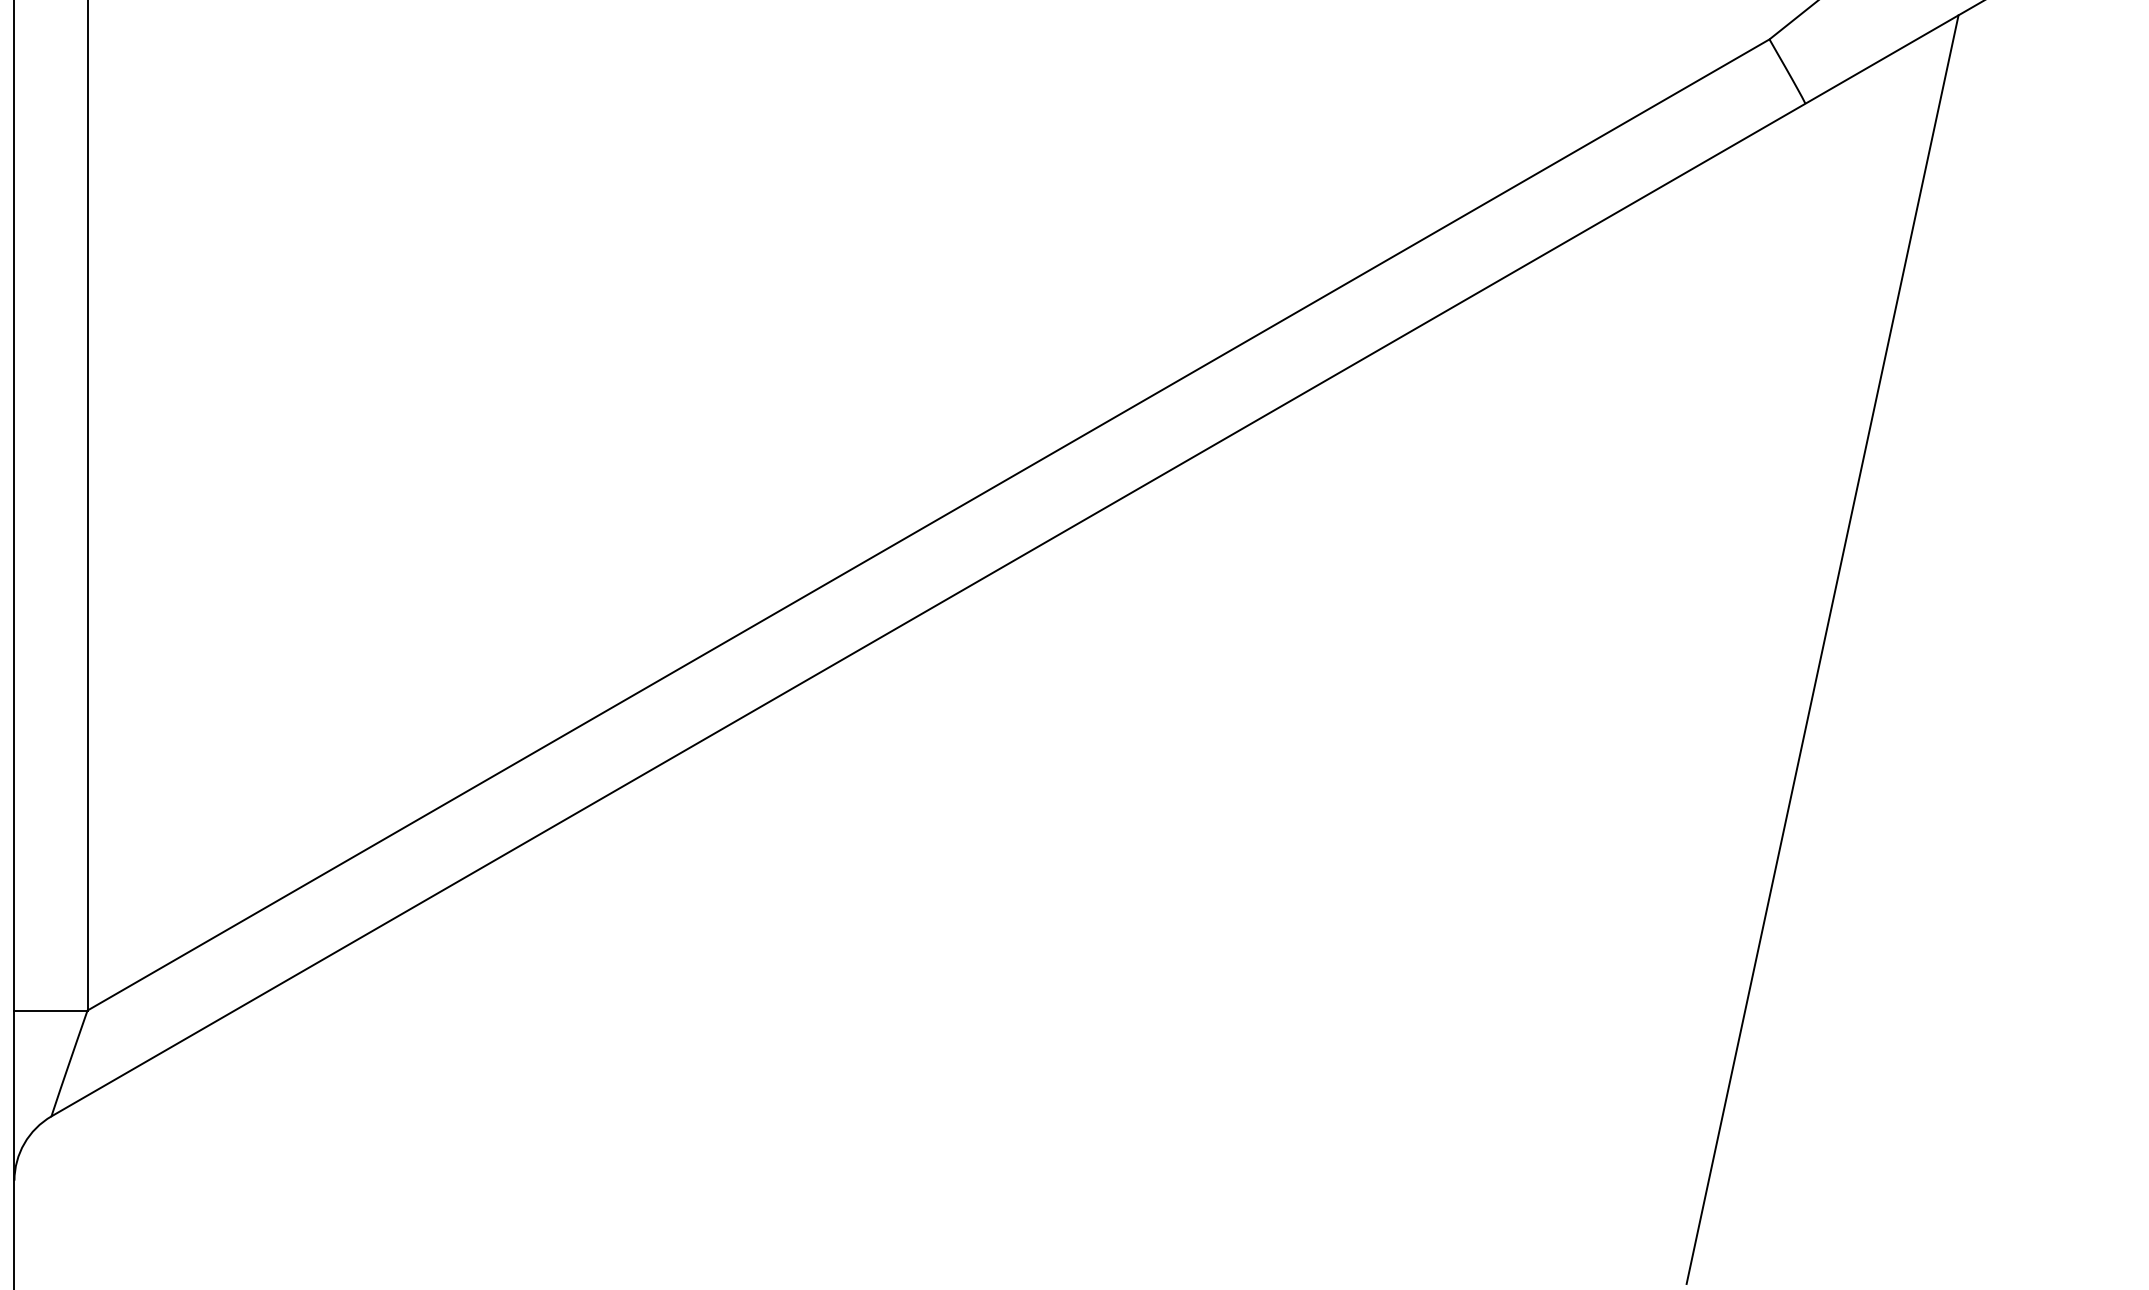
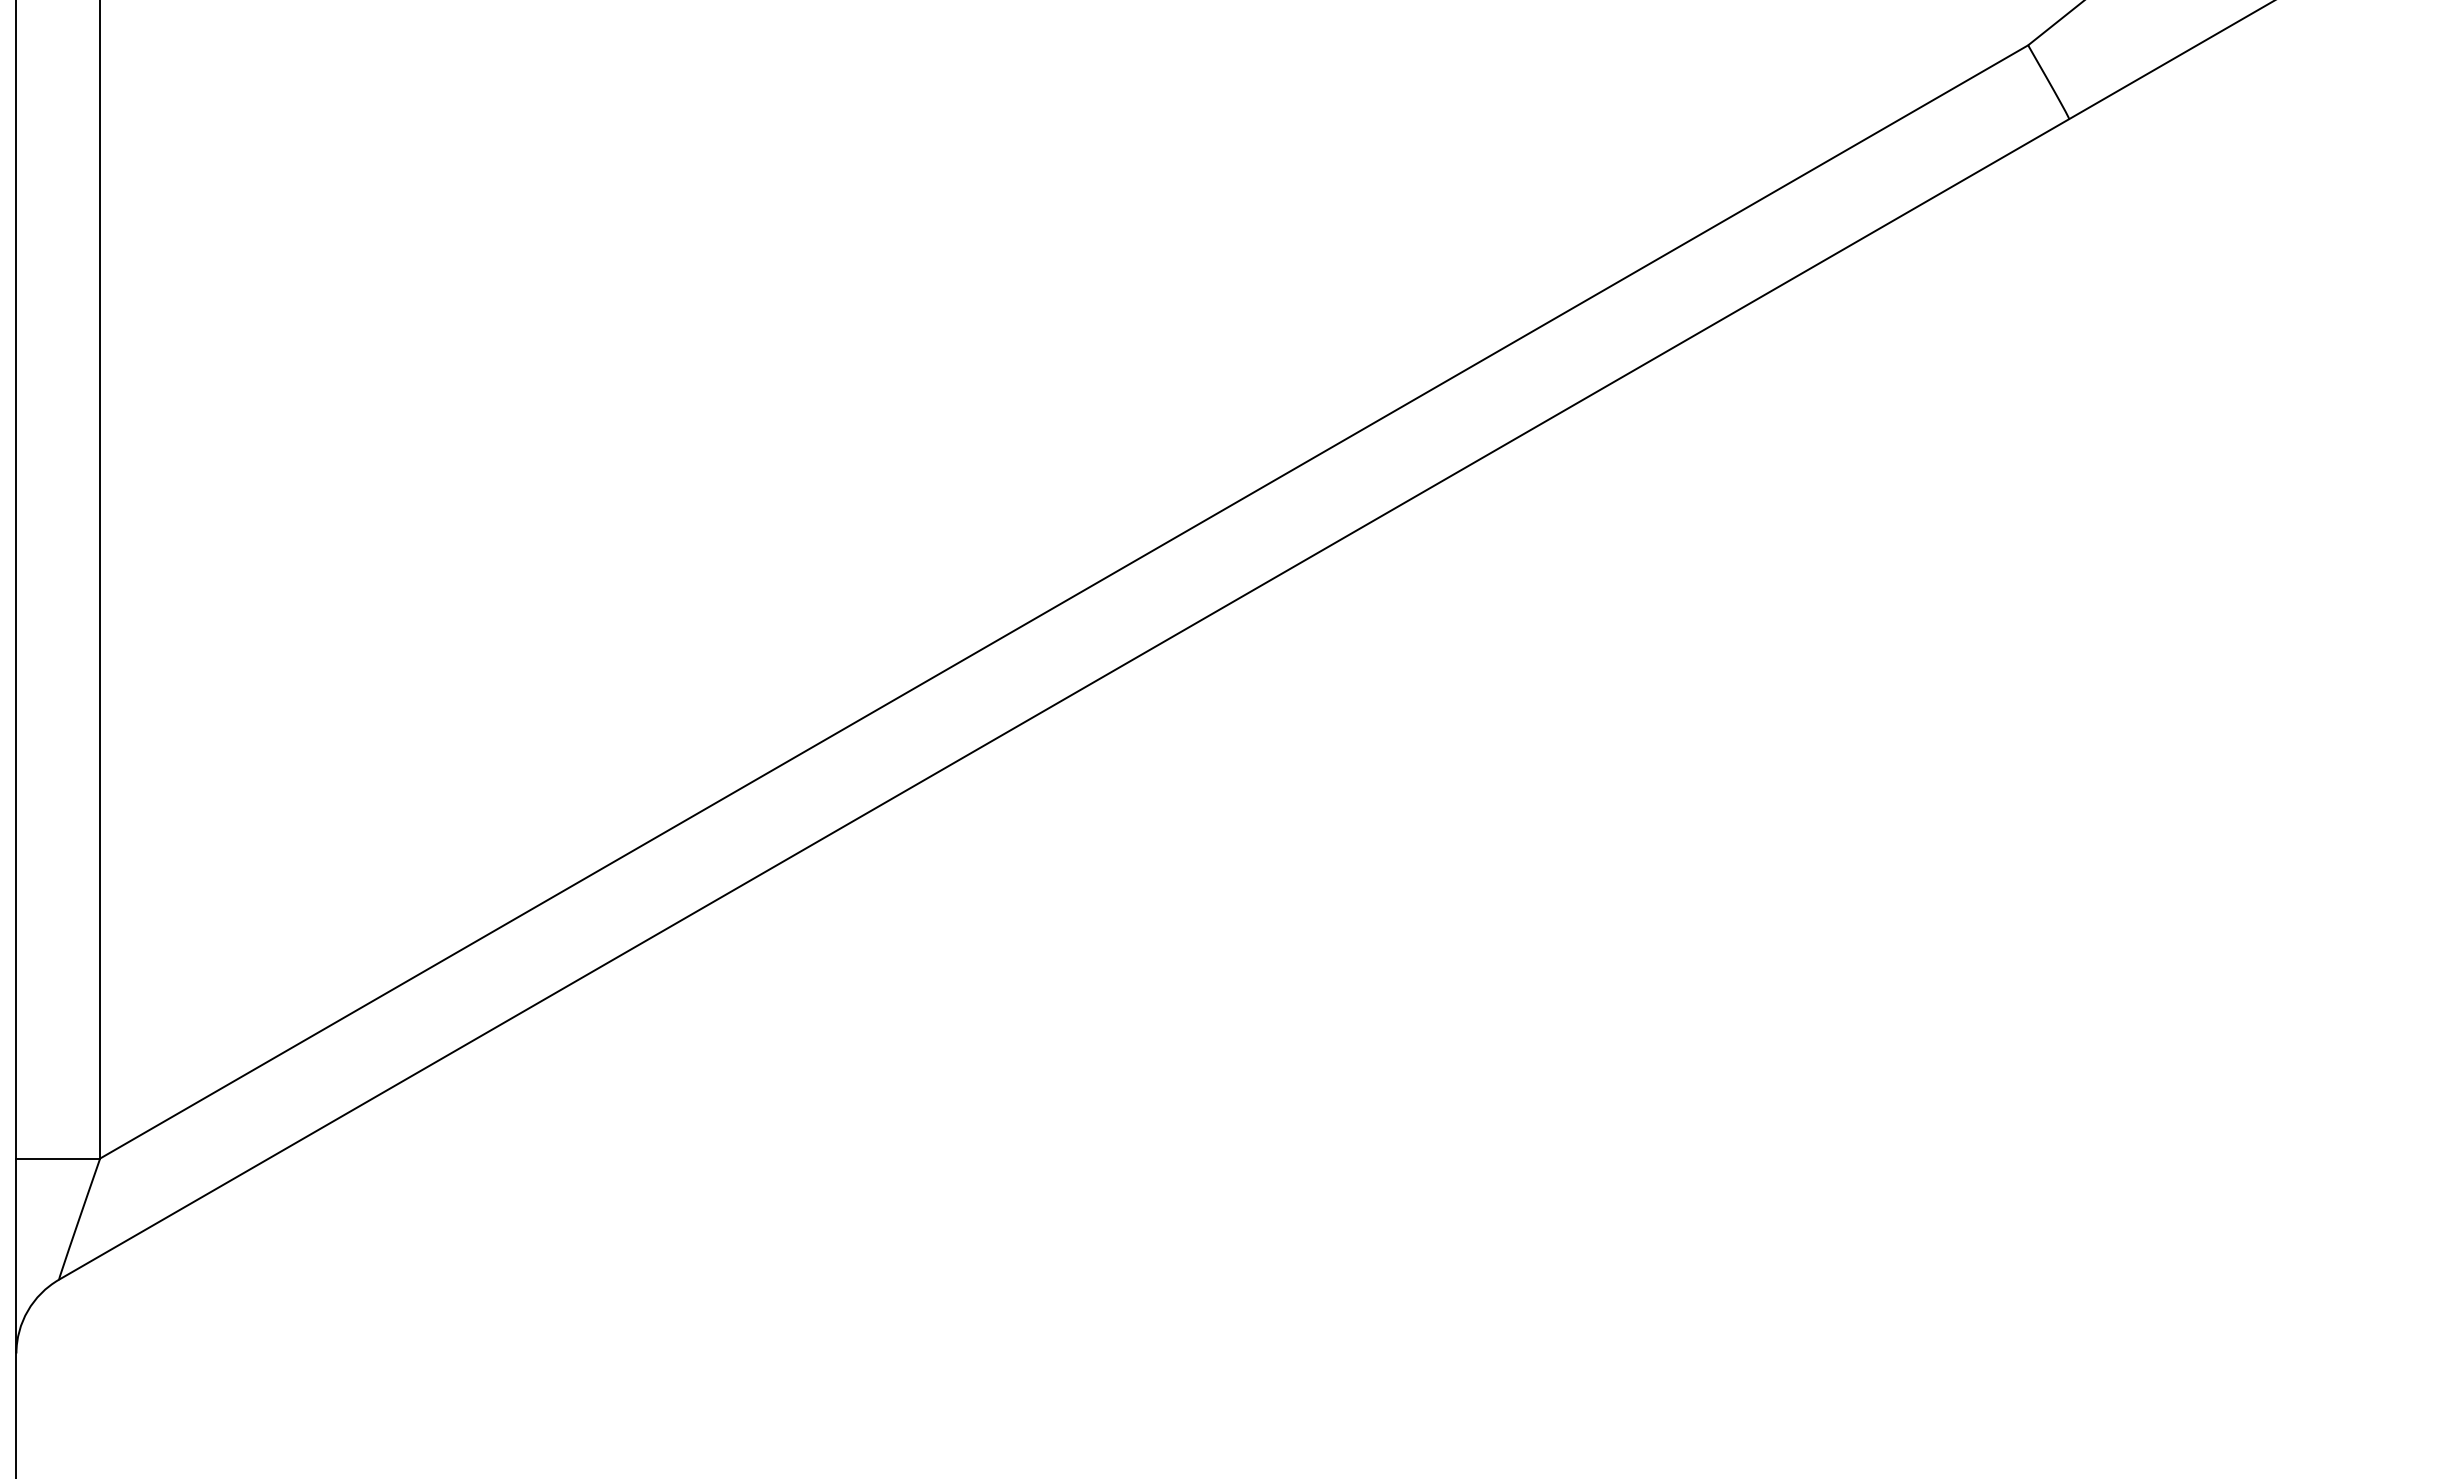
line: (1822, 649) -> (2088, 744), removed

